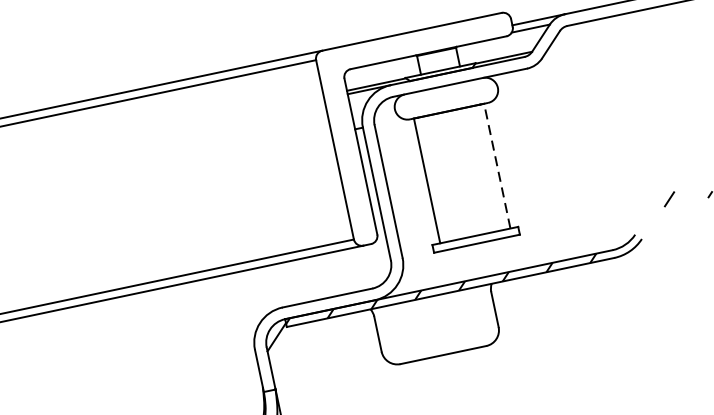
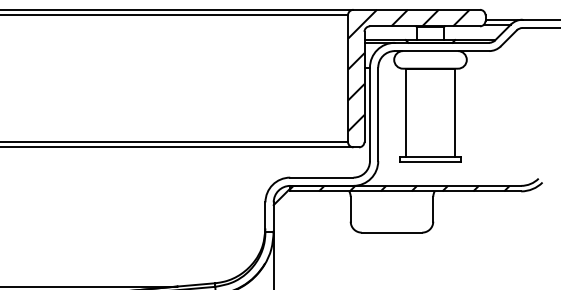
hatch: (418, 120) -> (408, 70), added
line: (497, 165) -> (455, 112), dashed -> solid

